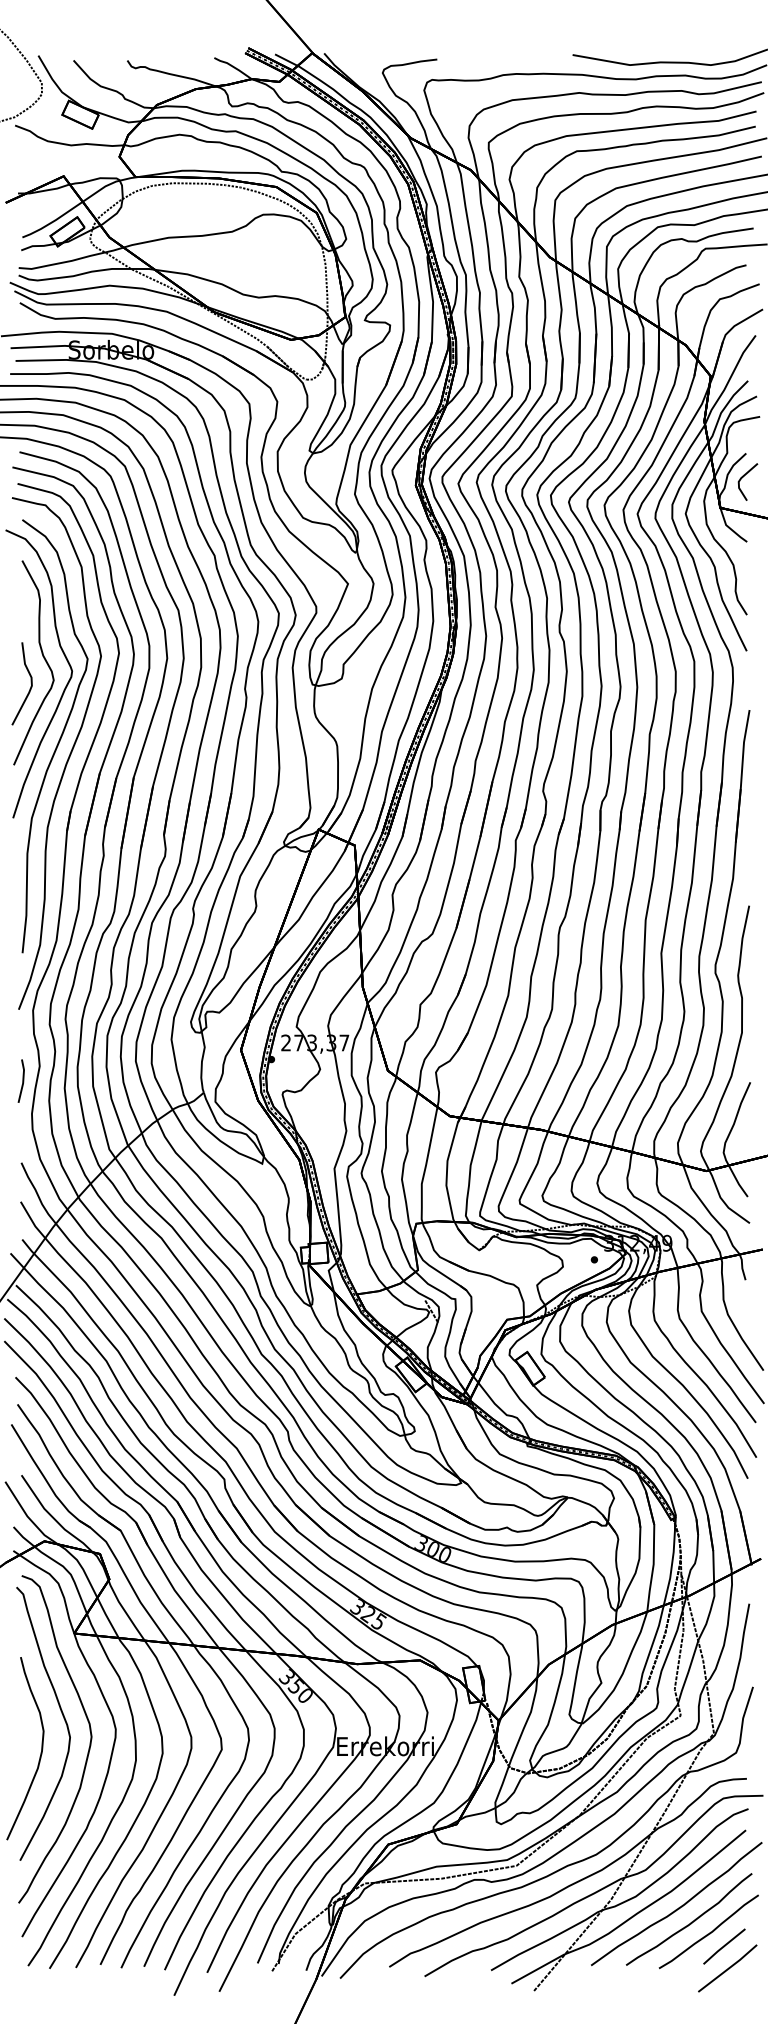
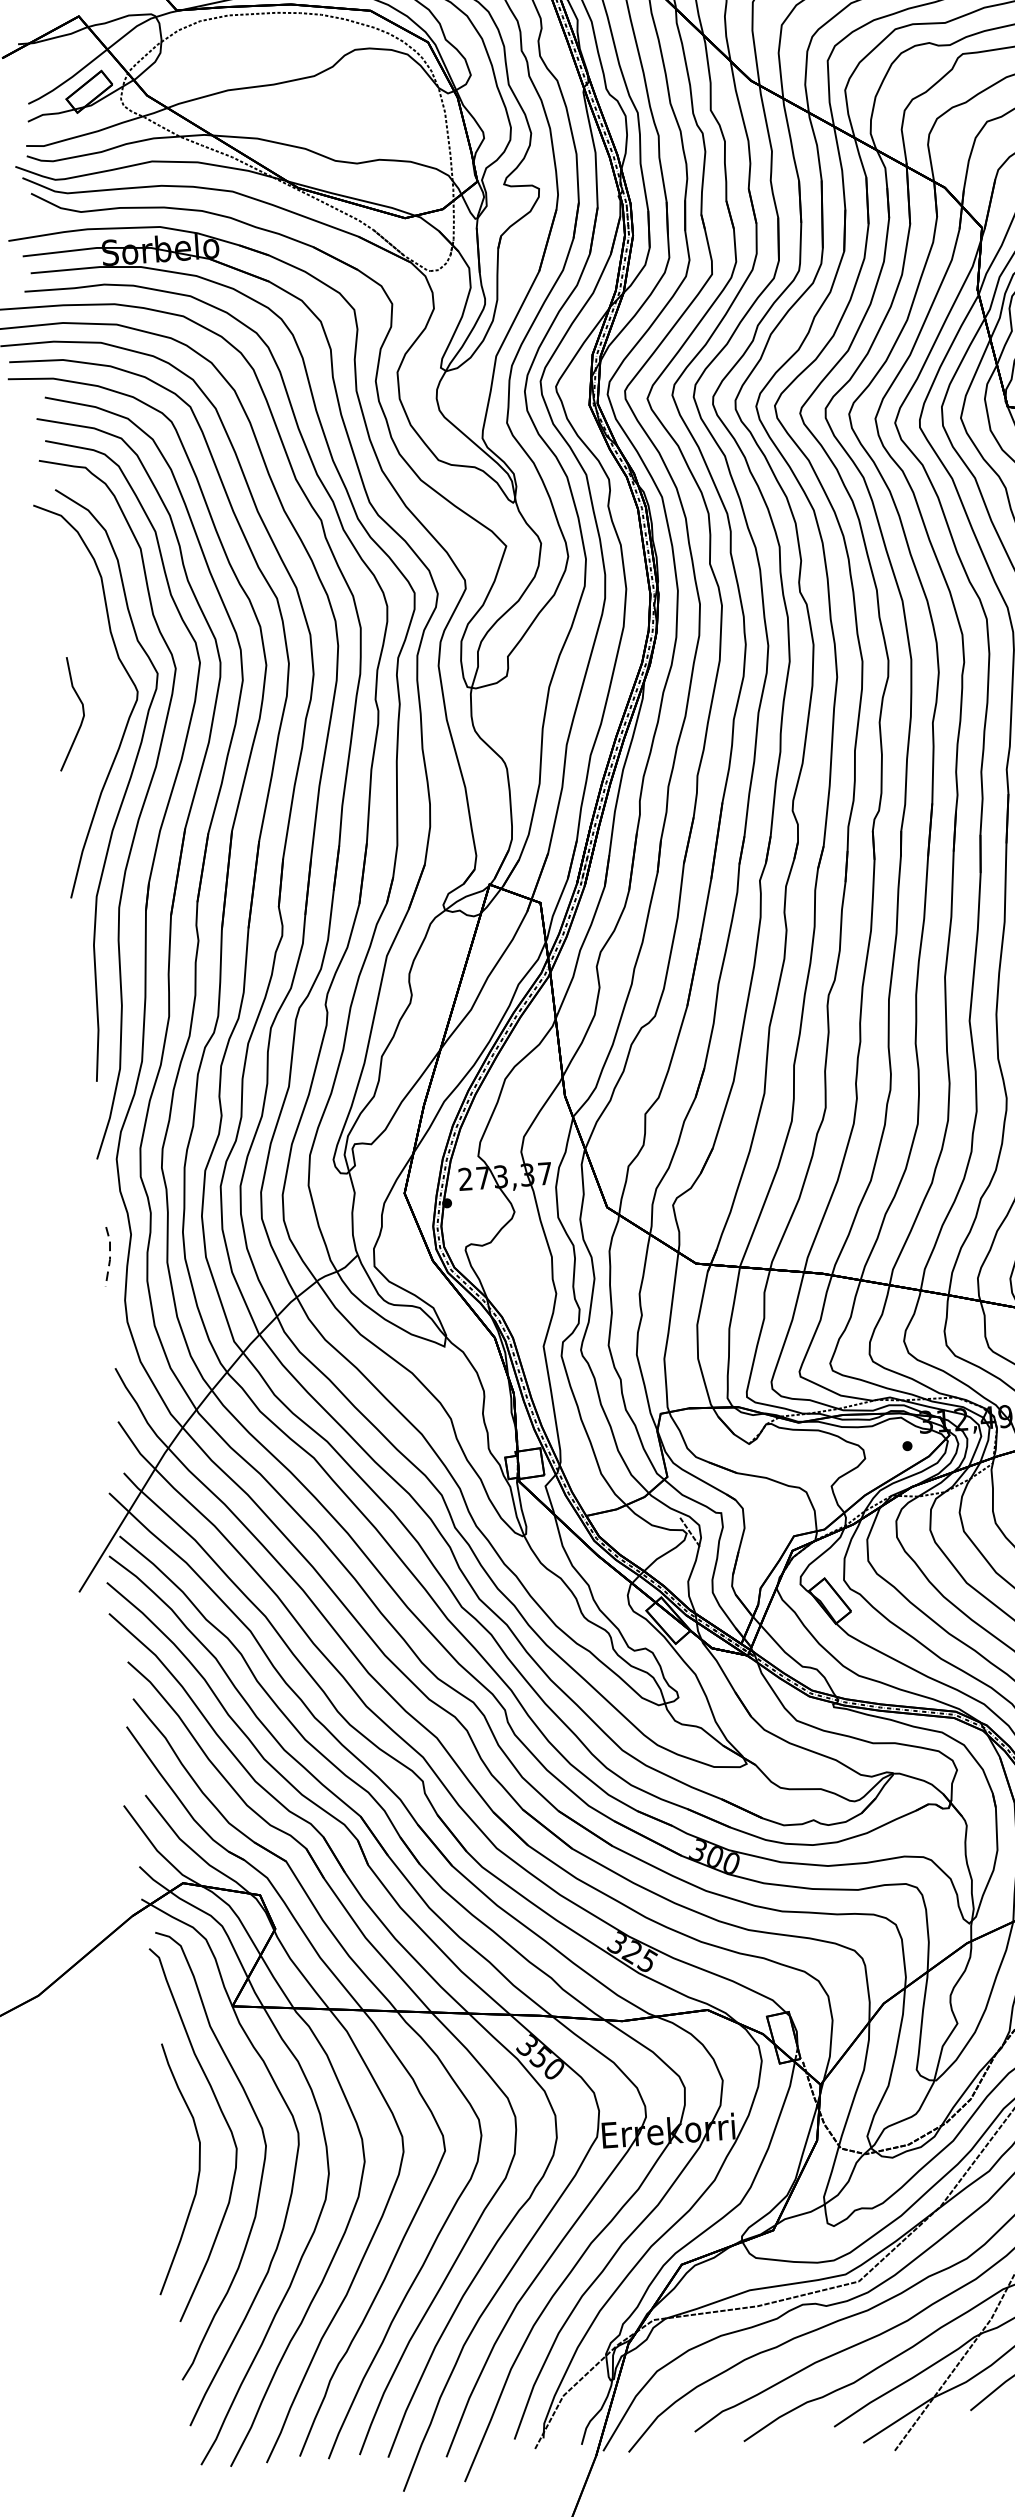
curve: (43, 658) -> (97, 677), removed
line: (23, 1081) -> (110, 1256), solid -> dashed

